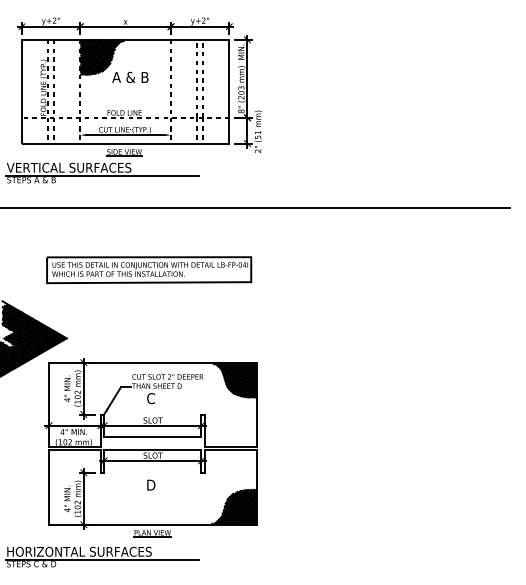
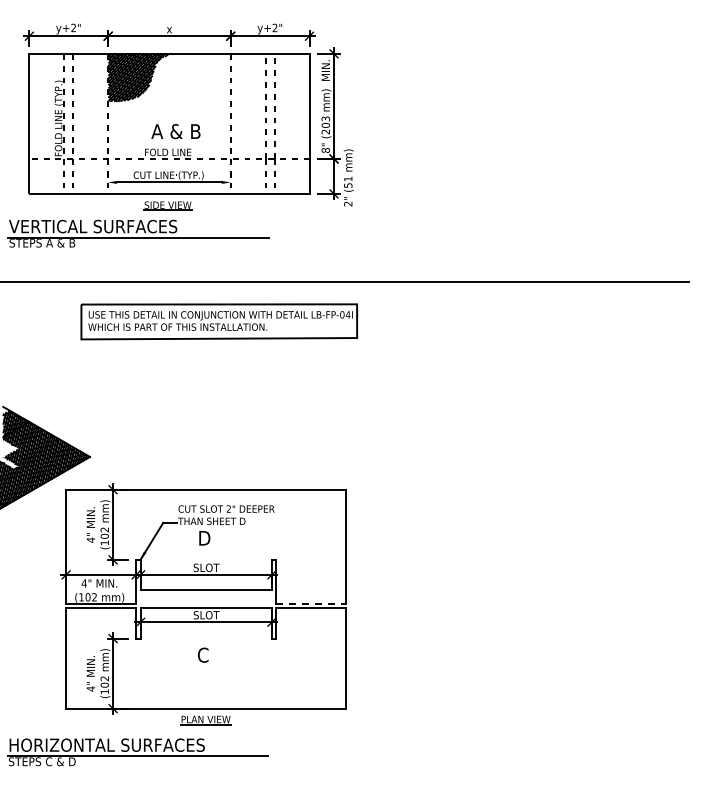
text: (130, 77) -> (175, 131), moved
part: (148, 269) -> (218, 321), moved
hatch: (233, 380) -> (314, 513), removed
text: (151, 398) -> (204, 537), C -> D
line: (230, 446) -> (311, 603), solid -> dashed
text: (150, 484) -> (203, 654), D -> C
hatch: (233, 506) -> (314, 684), removed

